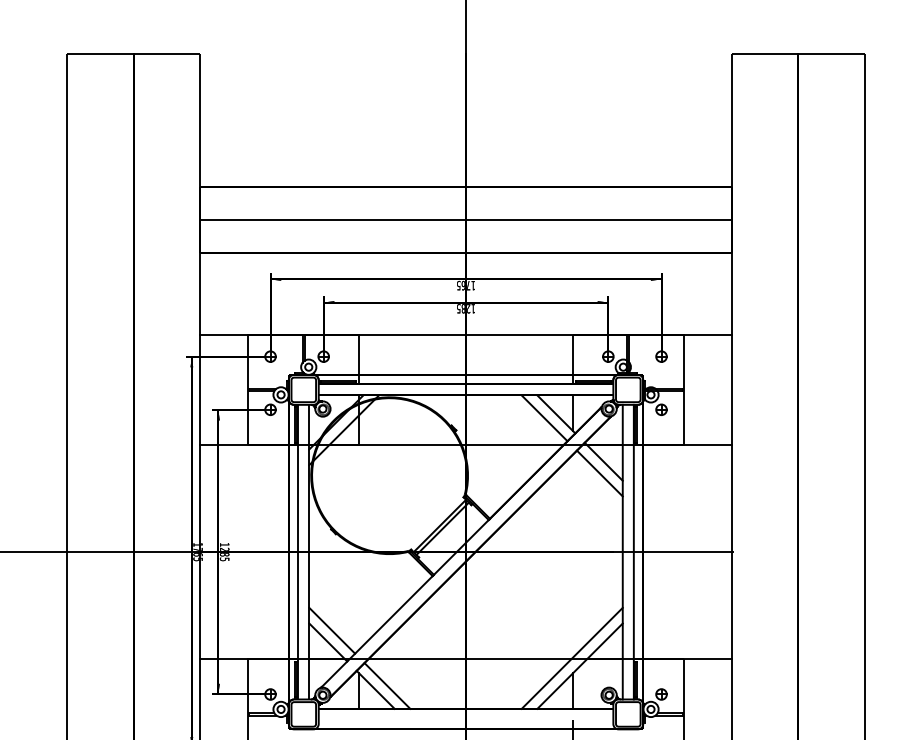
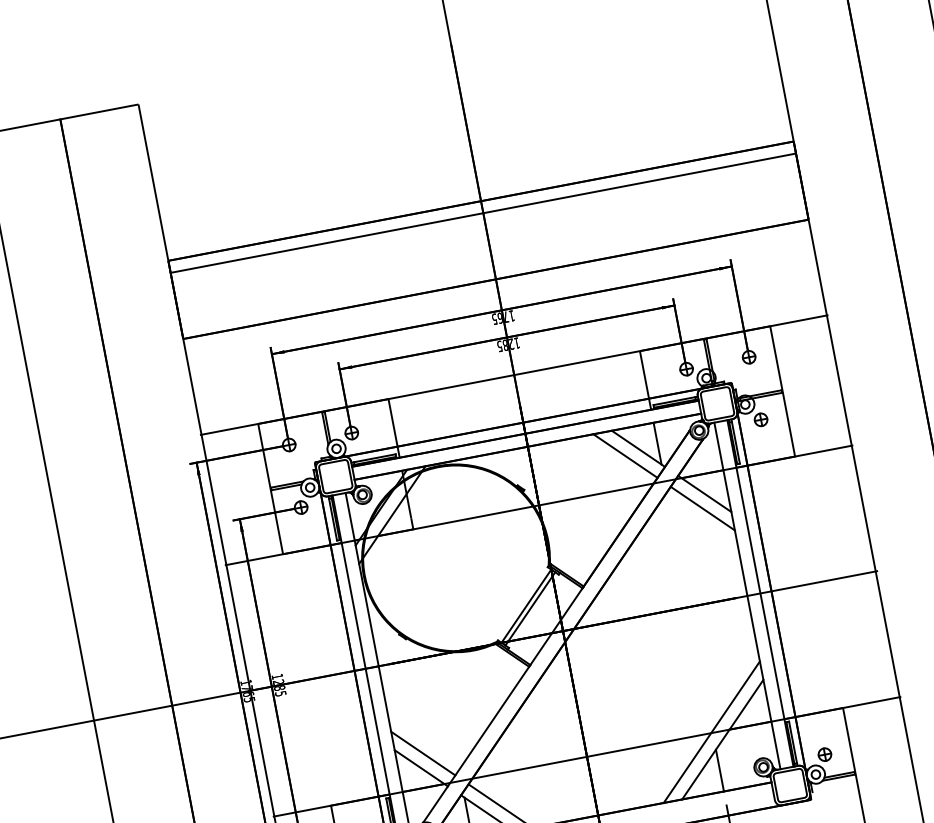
line: (465, 219) -> (482, 212), moved

